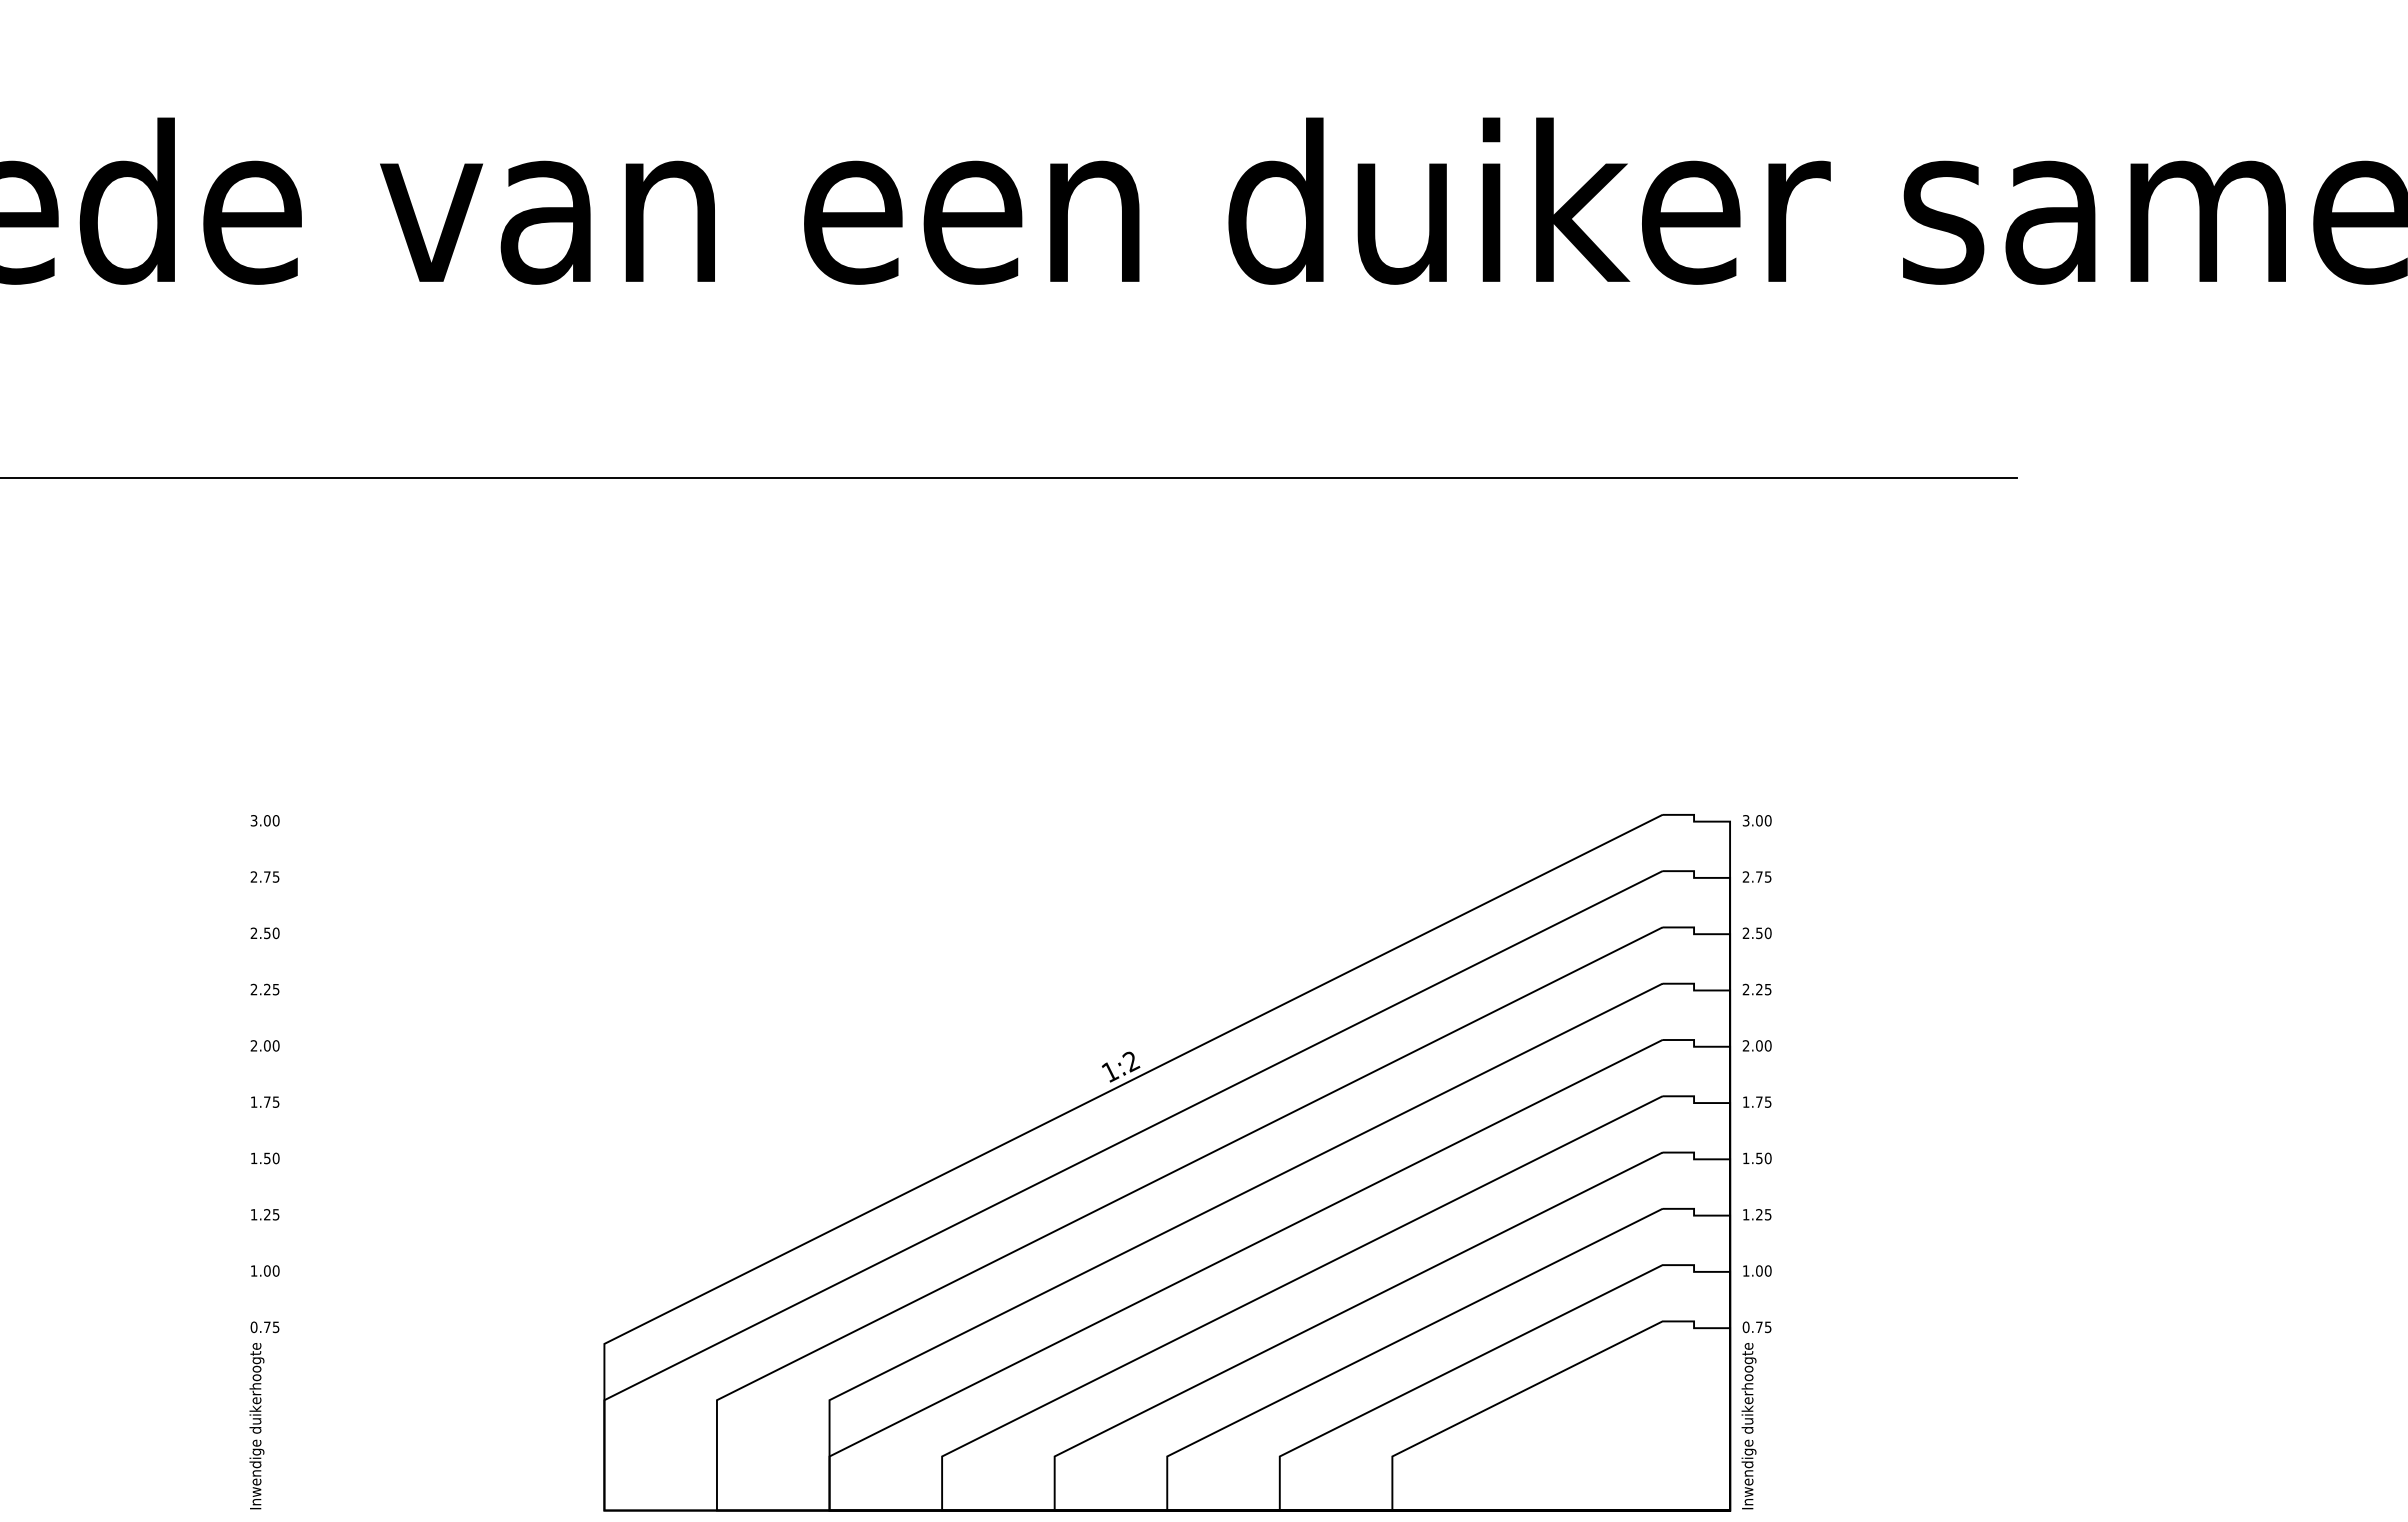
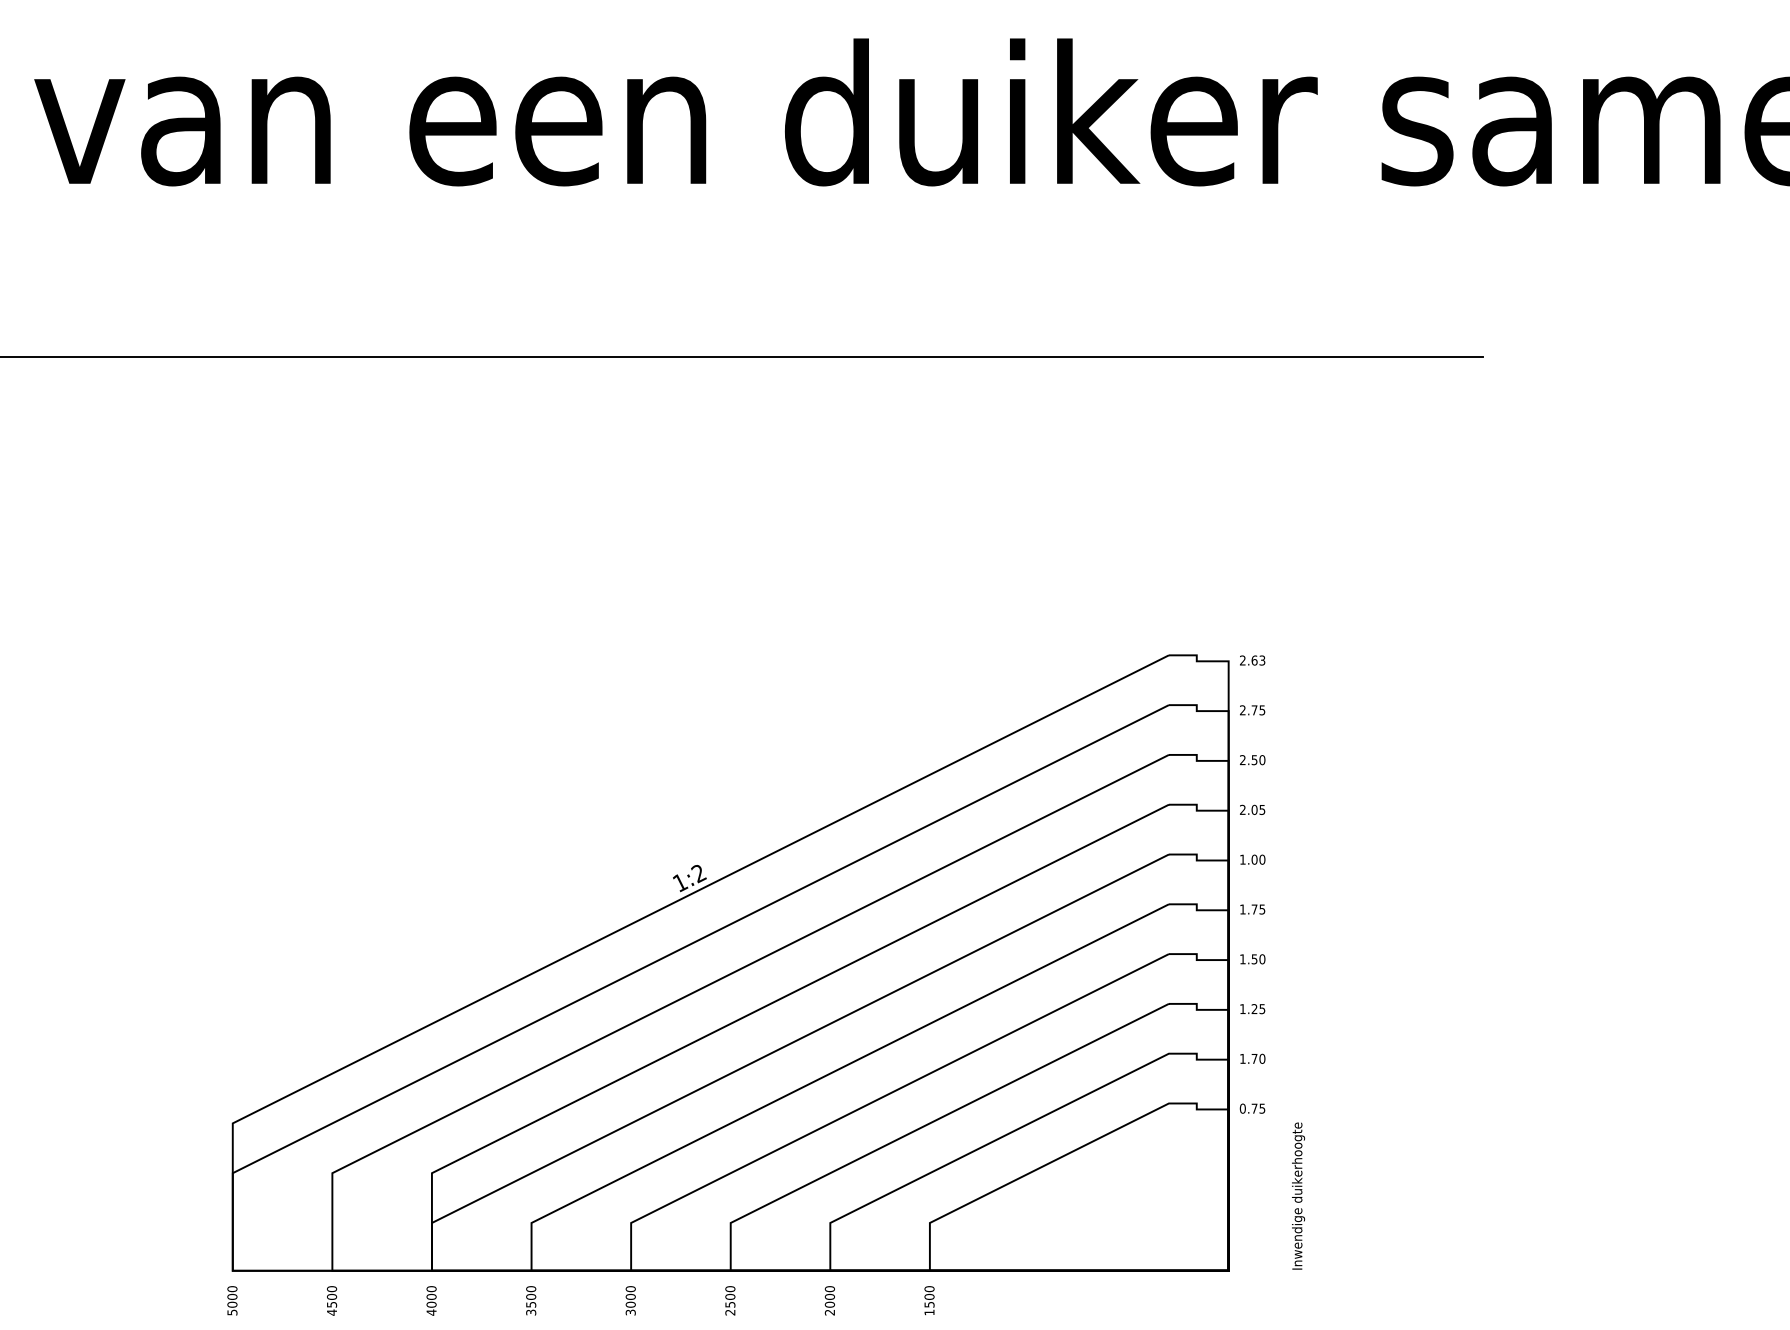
text: (1756, 820) -> (1252, 660), 3.00 -> 2.63
text: (1759, 989) -> (1254, 809), 2.25 -> 2.05
text: (1745, 1045) -> (1242, 859), 2.00 -> 1.00
text: (1759, 1270) -> (1254, 1058), 1.00 -> 1.70
text: (1748, 1426) -> (1298, 1196), moved

